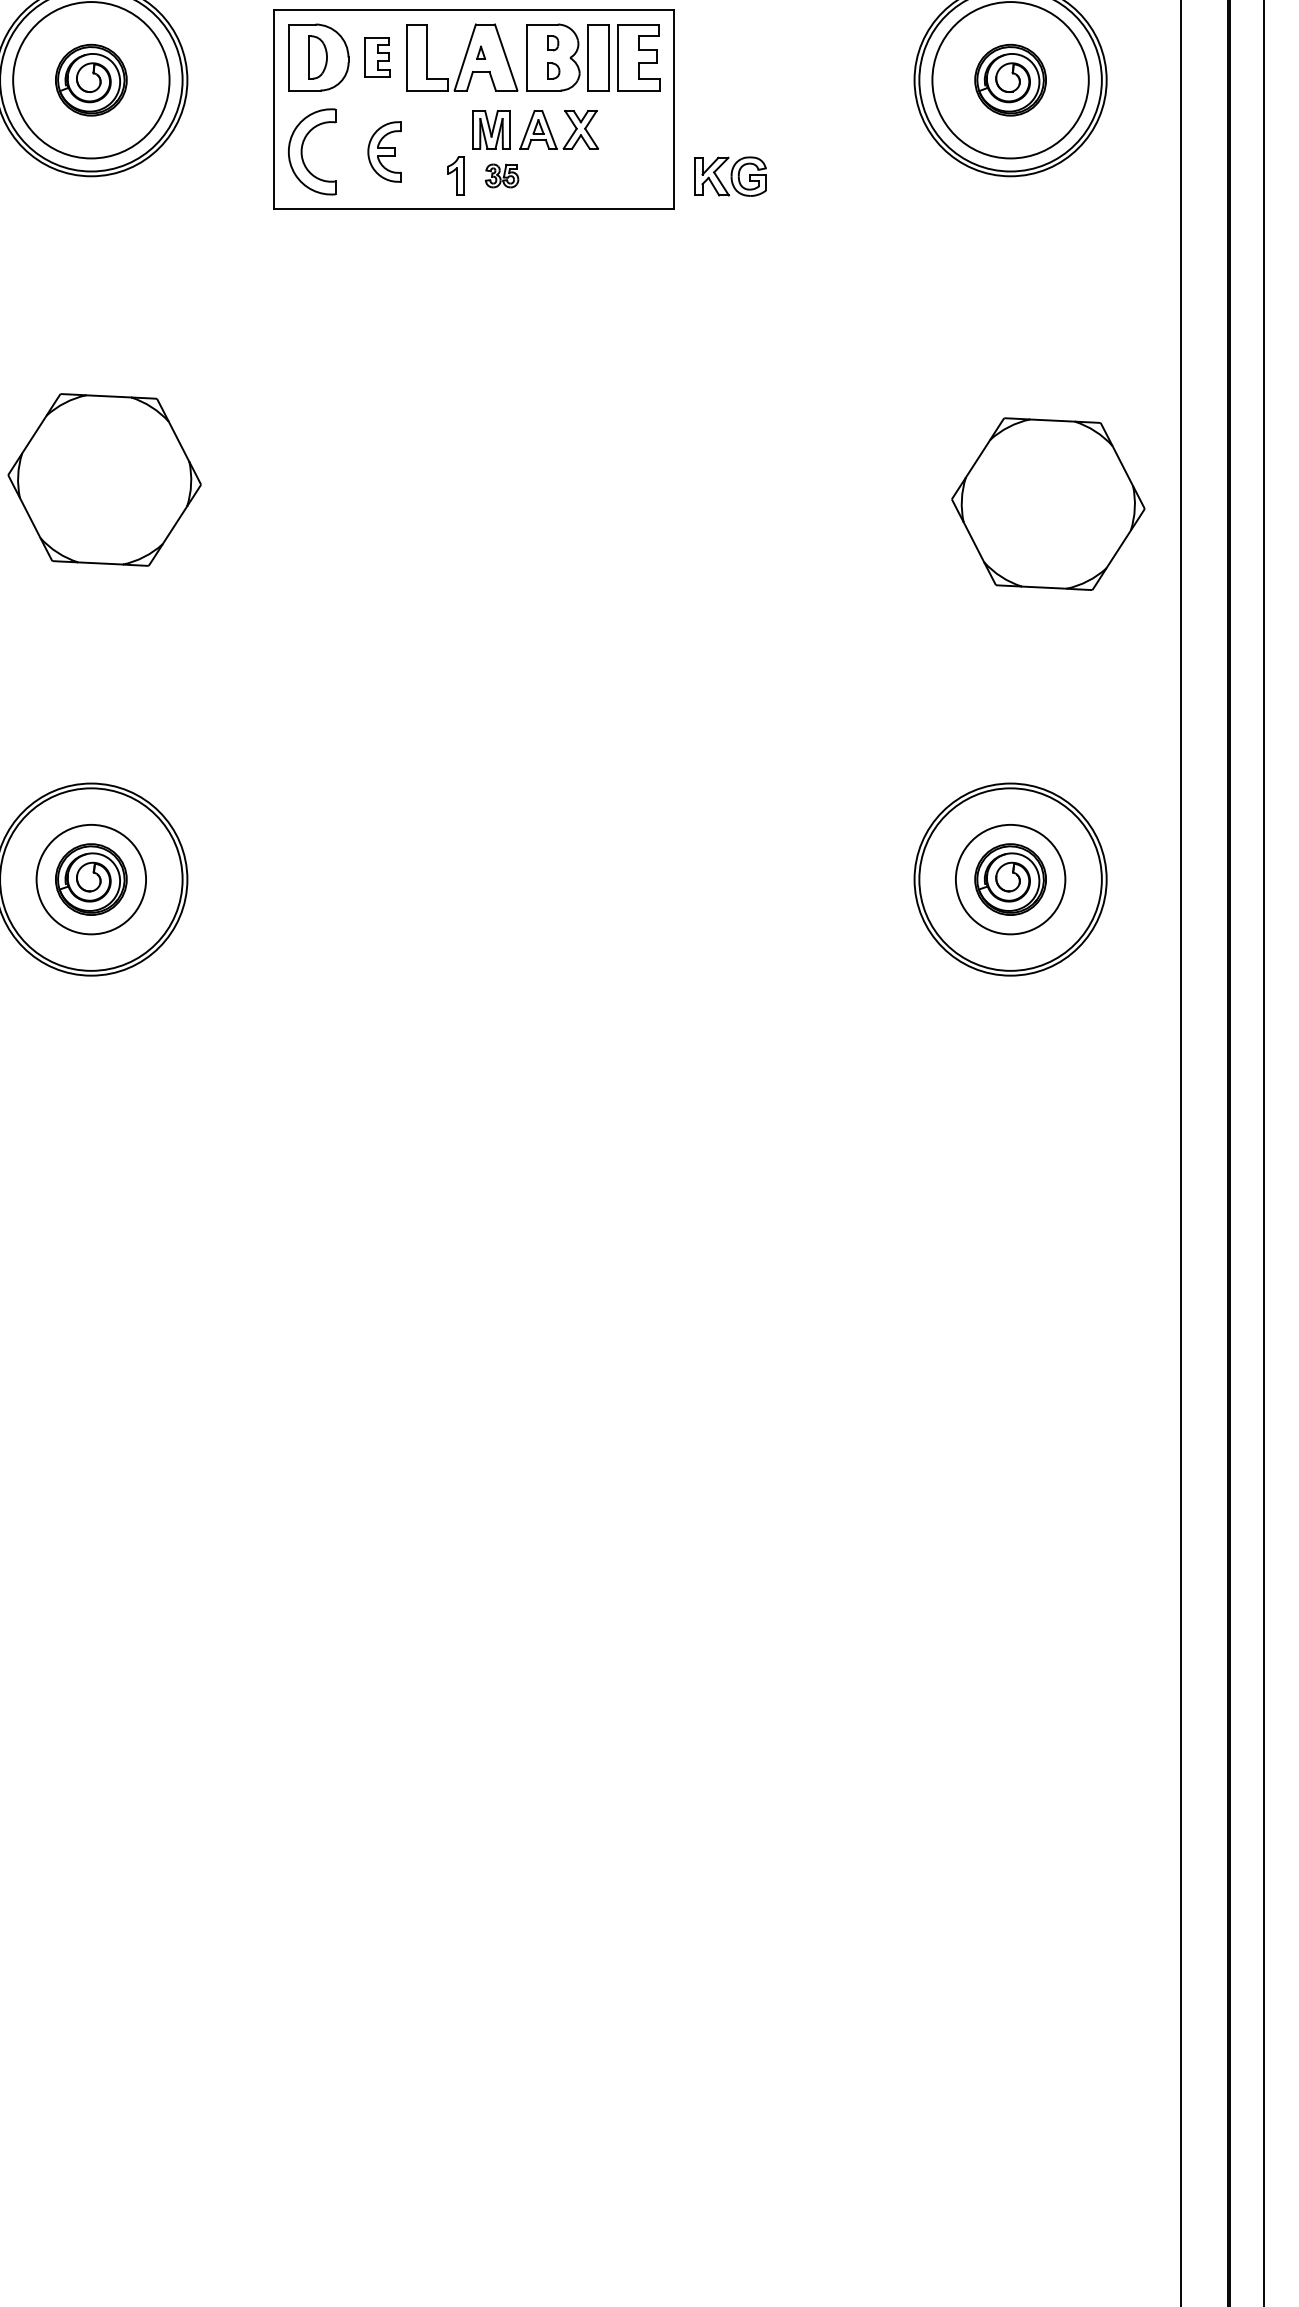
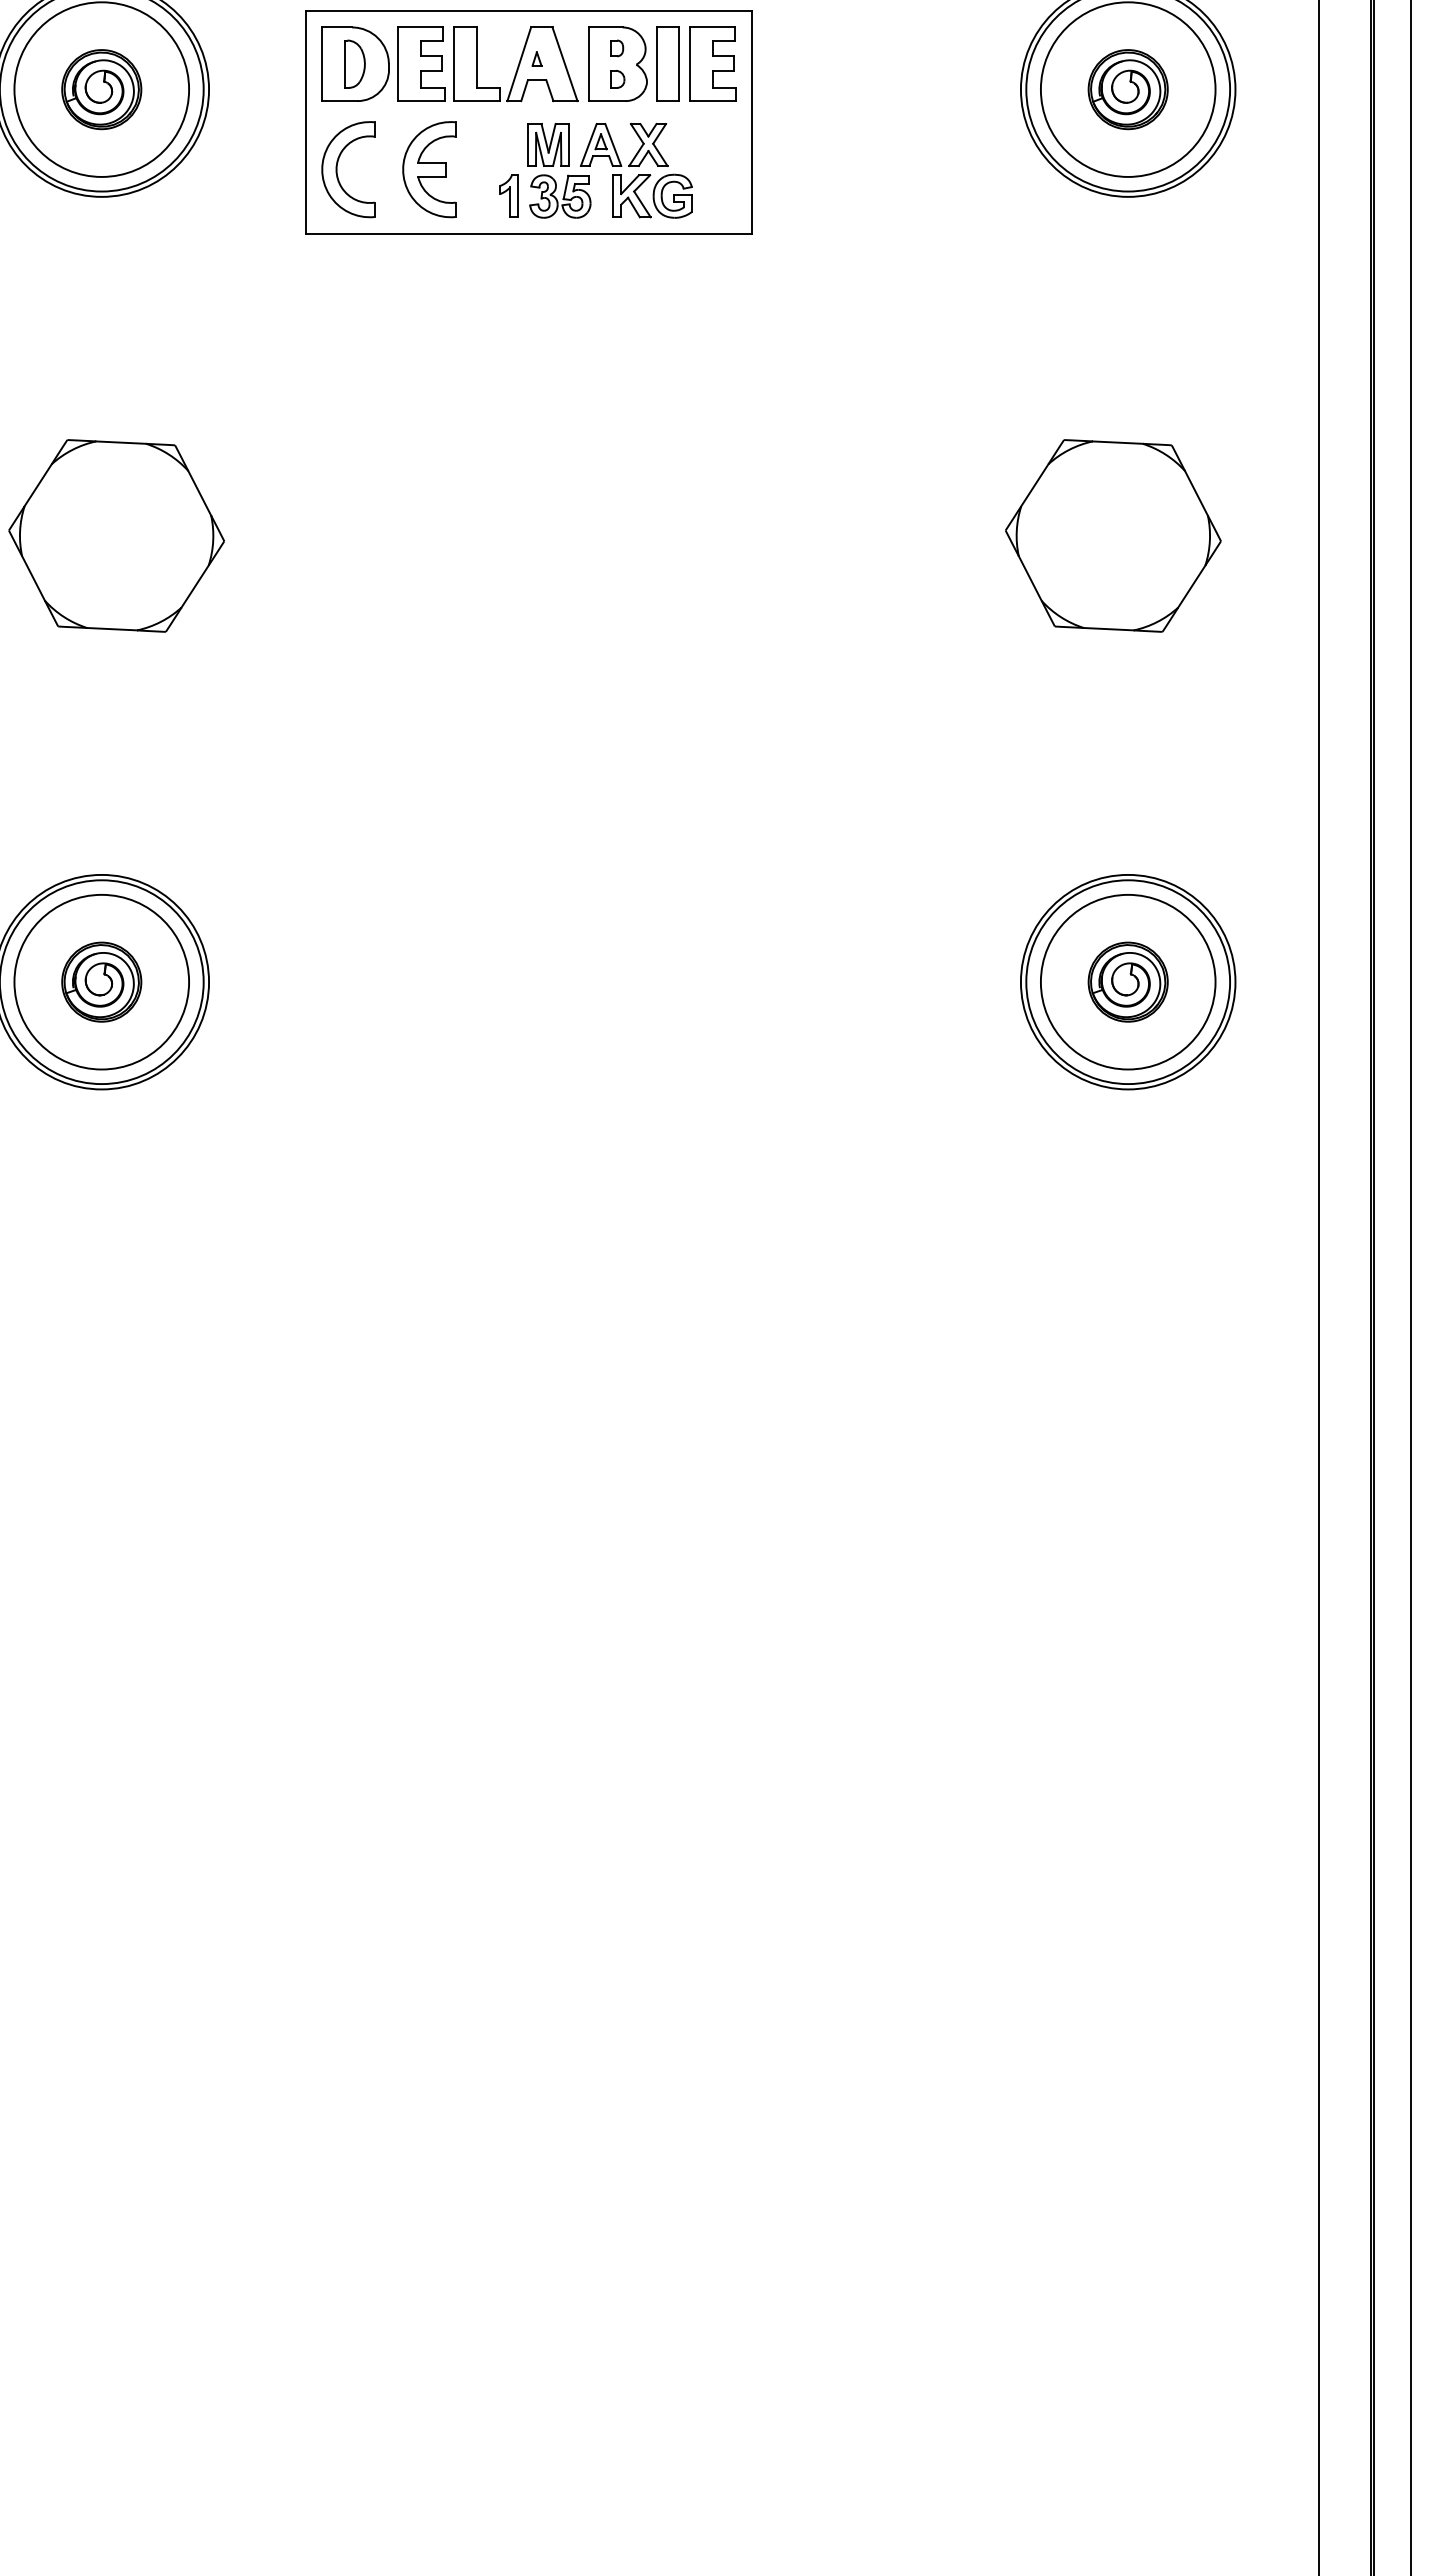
part: (377, 56) -> (421, 63), size x1.67
part: (384, 151) -> (429, 169), size x1.43
part: (502, 175) -> (560, 196), size x1.67
part: (730, 175) -> (652, 195), moved
part: (1048, 503) -> (1113, 535), moved
circle: (91, 878) -> (101, 981), size x1.43
circle: (1009, 878) -> (1127, 981), size x1.43

